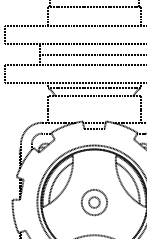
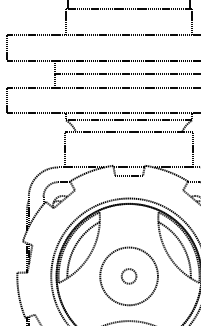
circle: (94, 202) -> (129, 276), size x1.67

